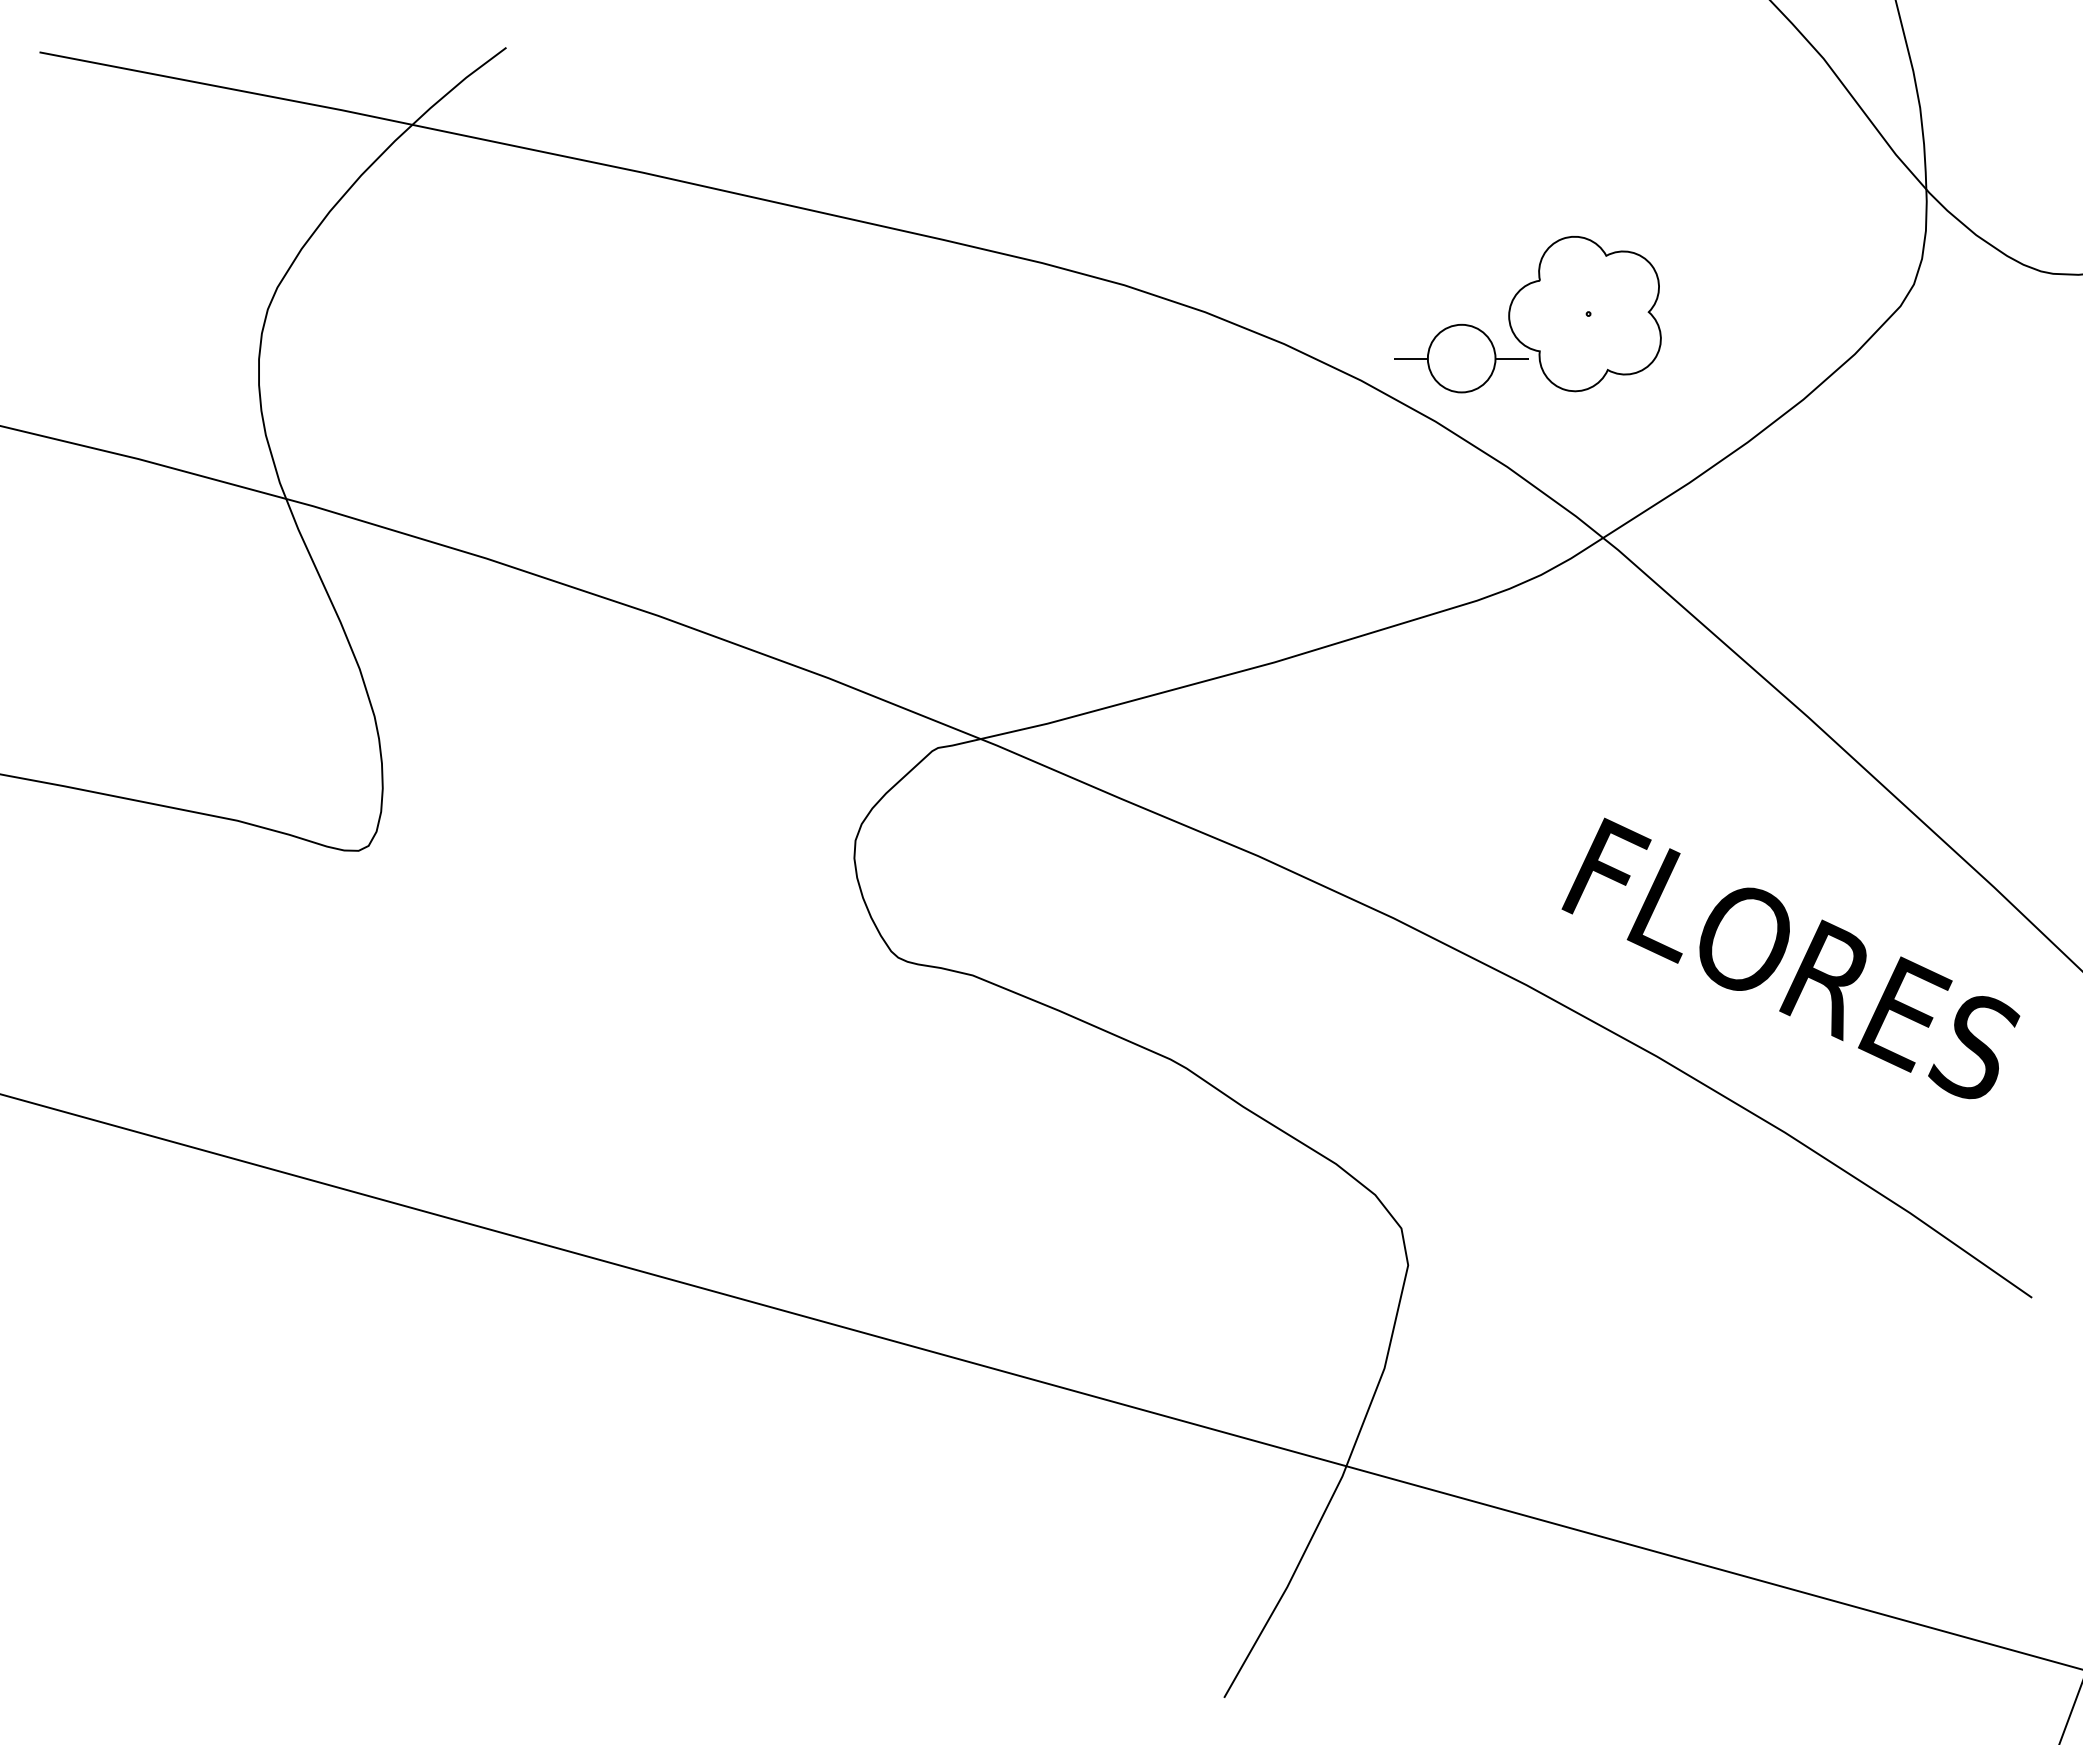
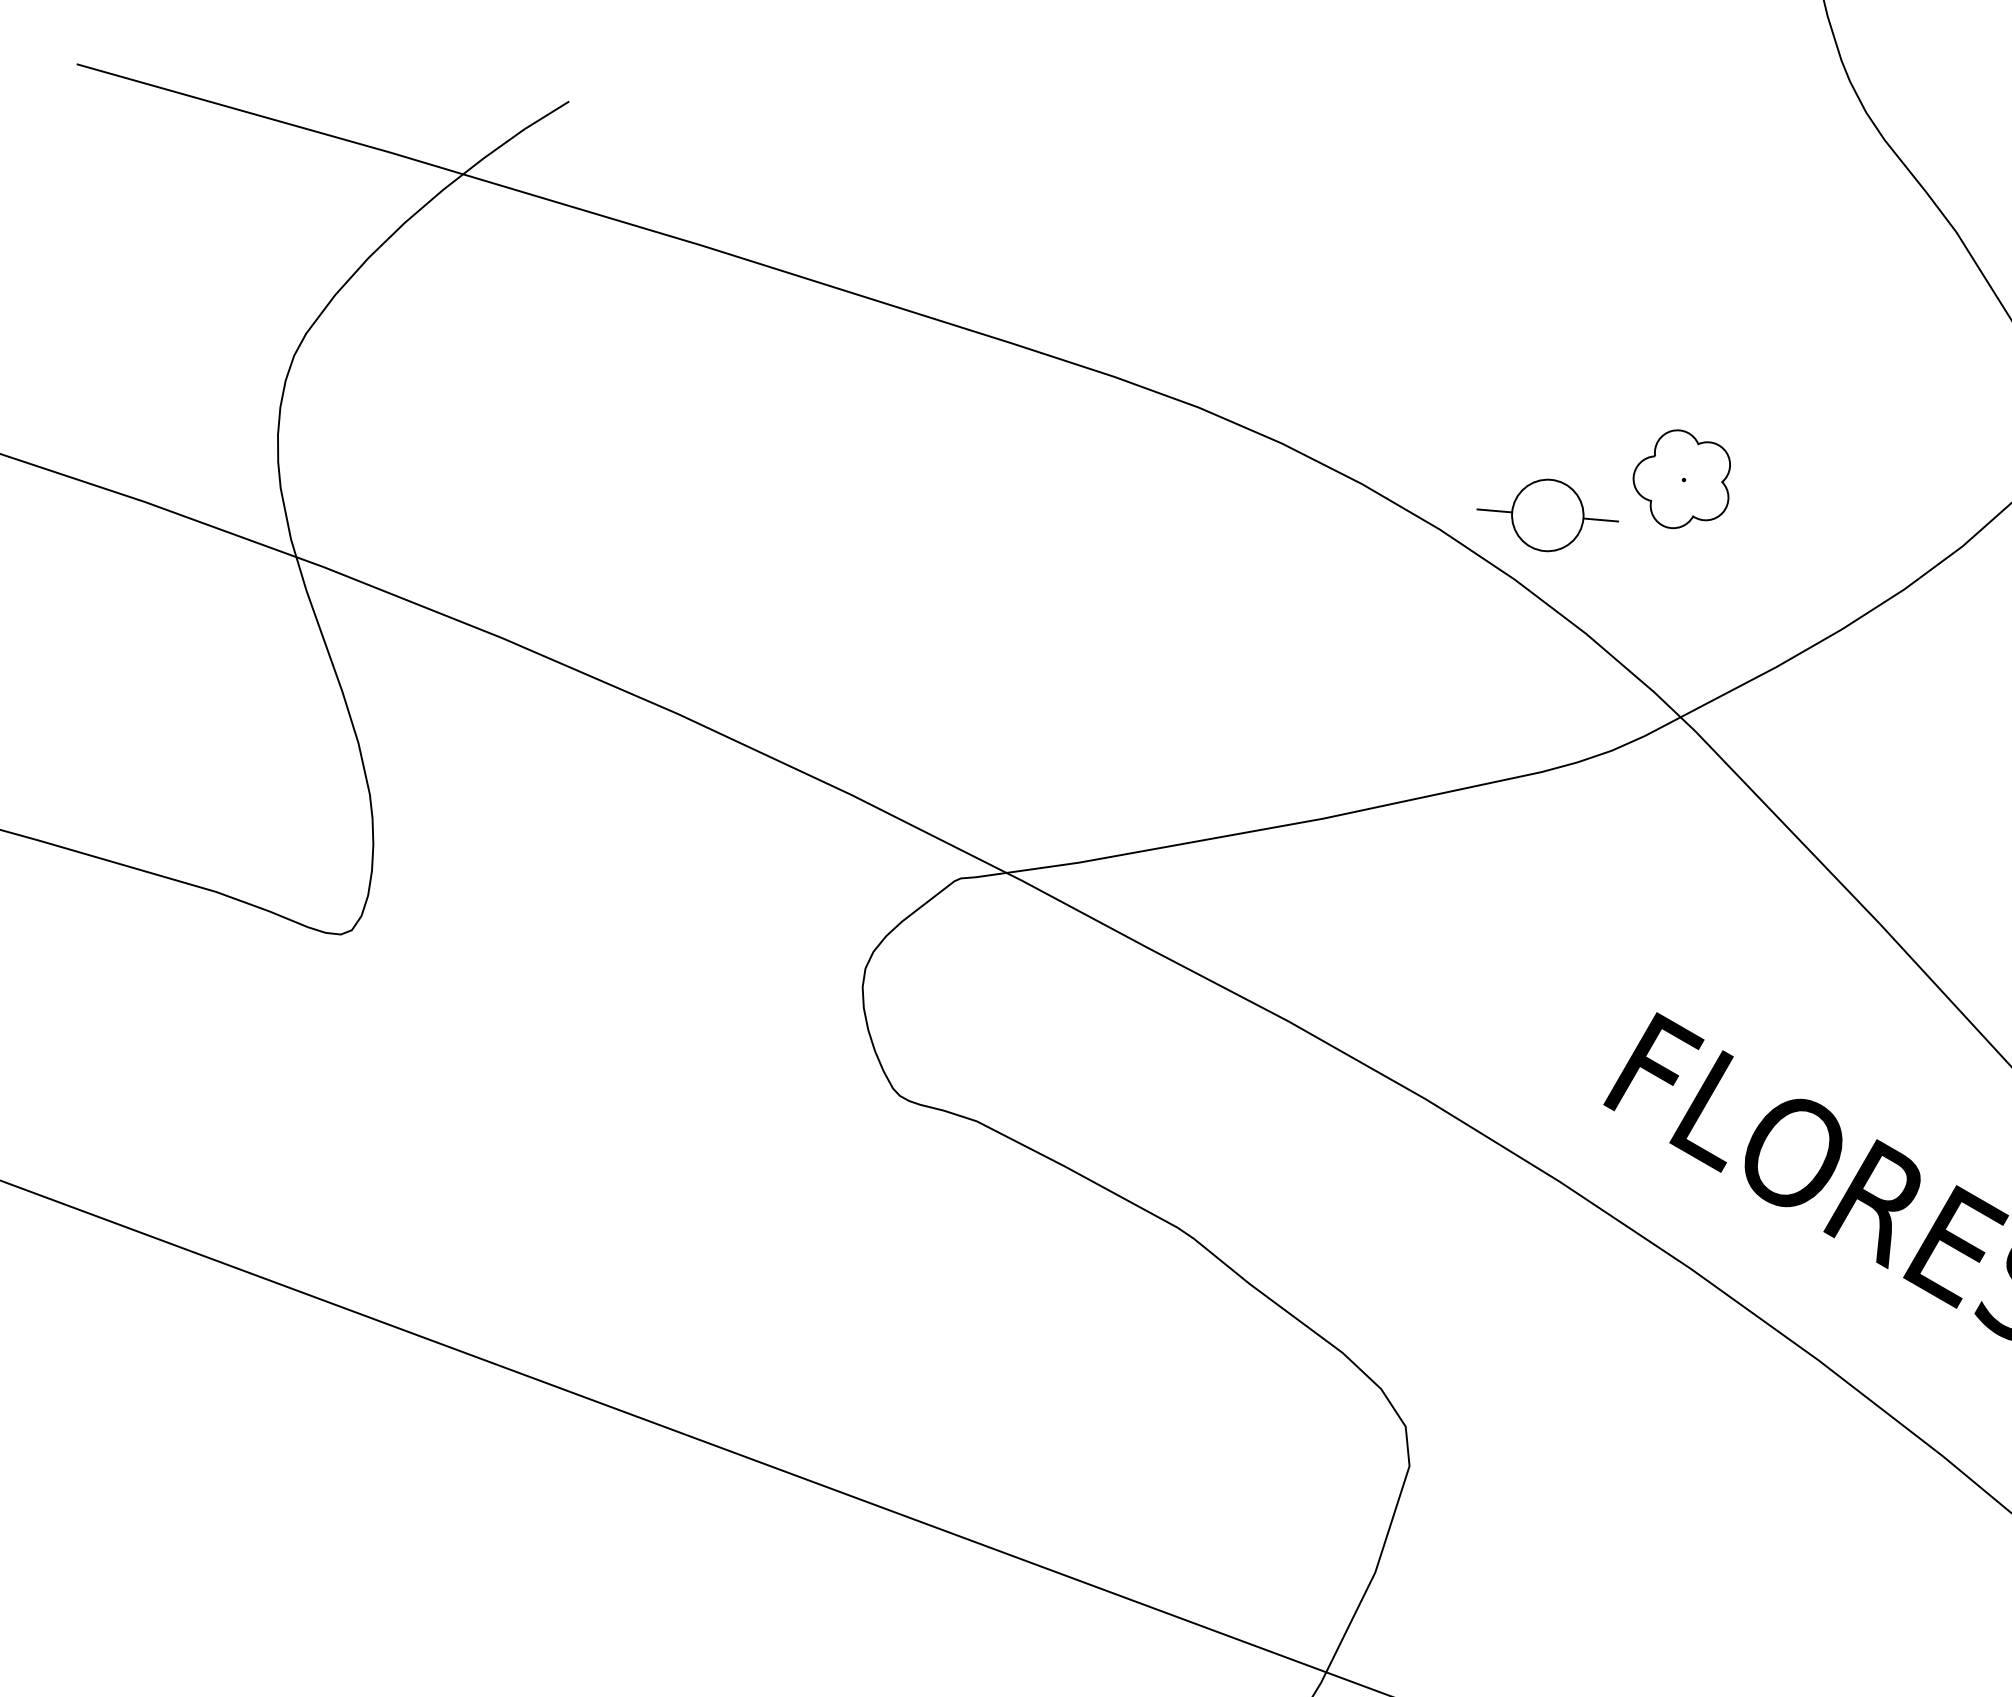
part: (1584, 314) -> (1681, 480), size x0.6

